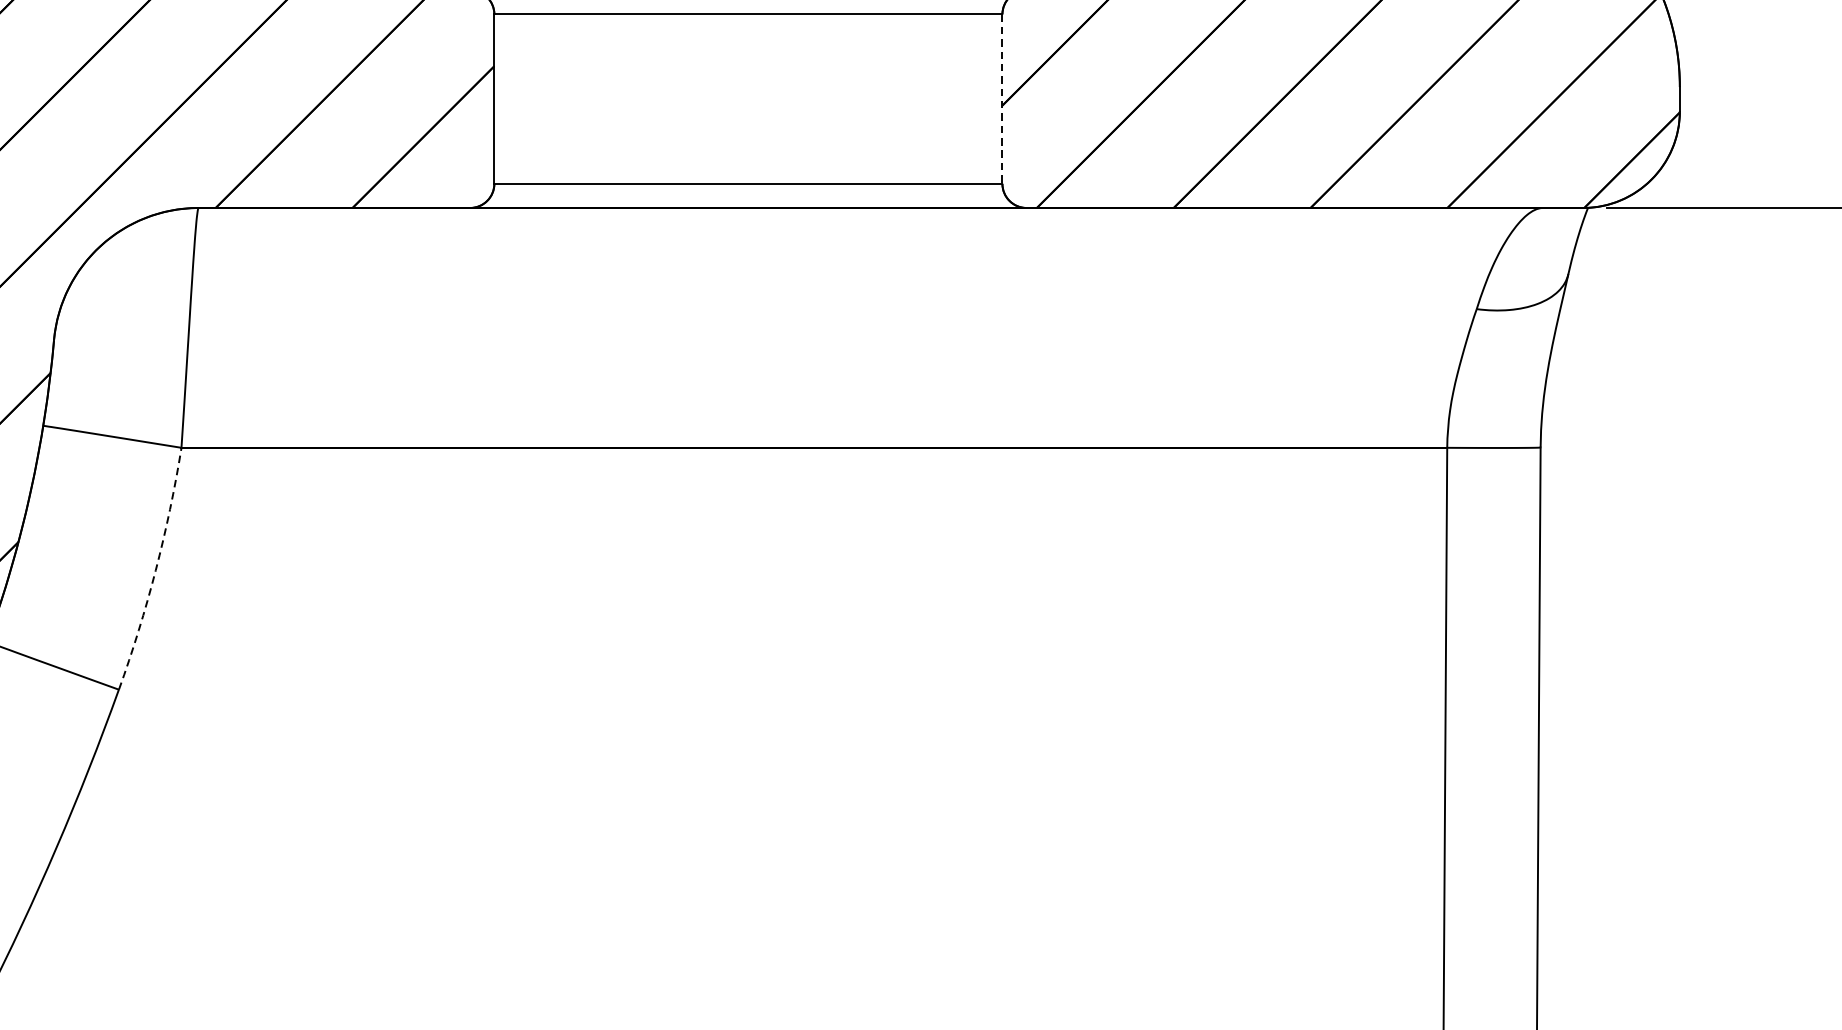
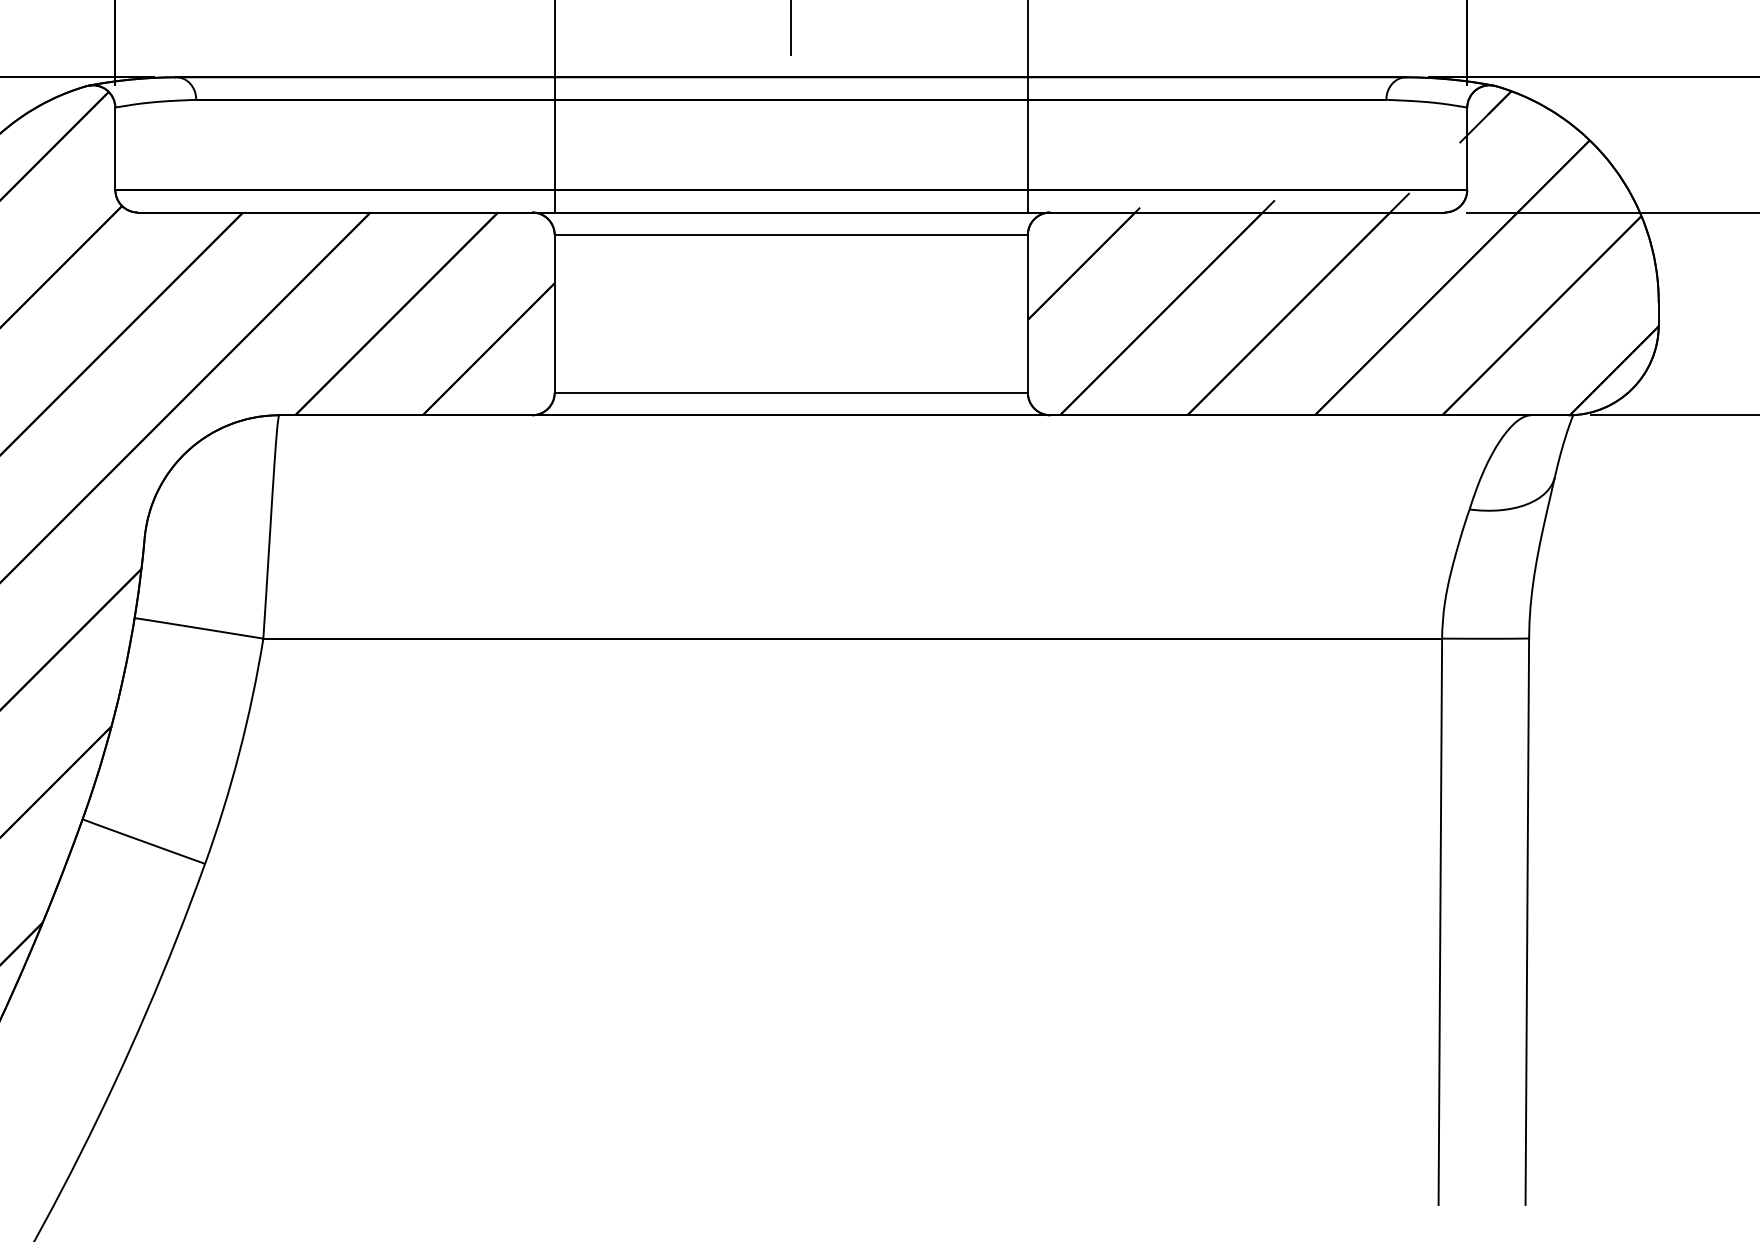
line: (1002, 98) -> (1027, 313), dashed -> solid
arc: (155, 570) -> (239, 752), dashed -> solid

